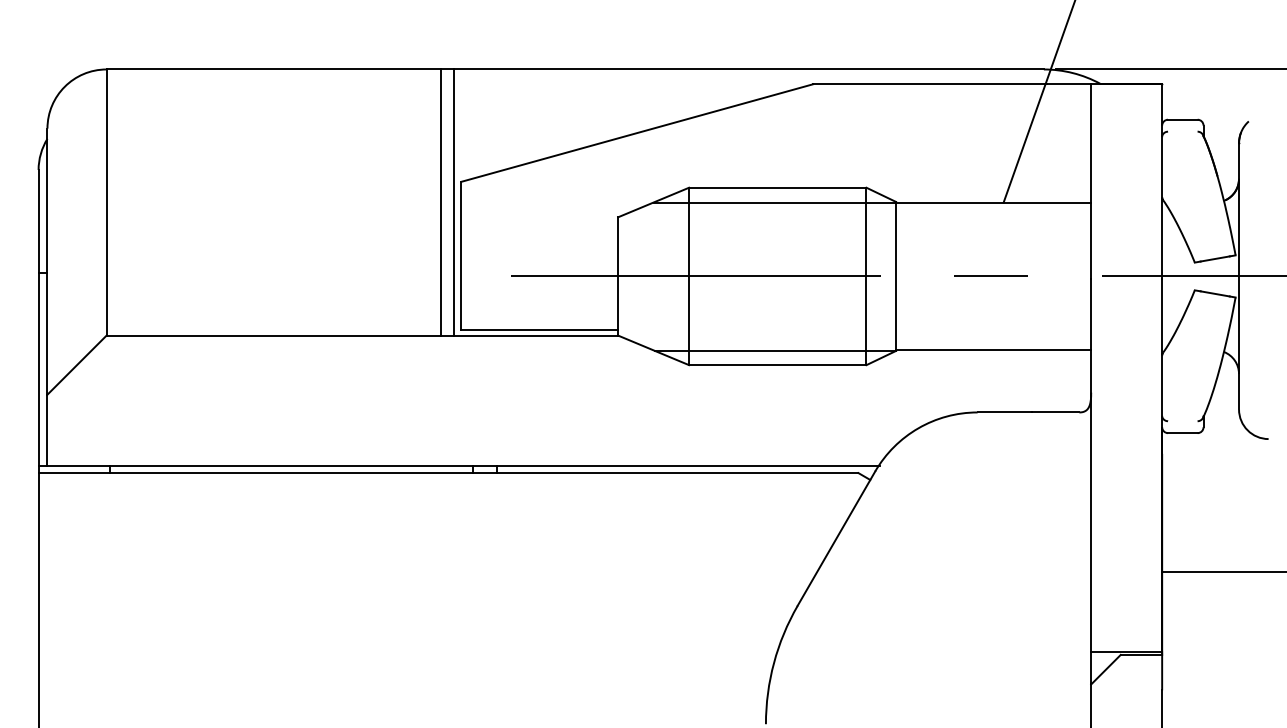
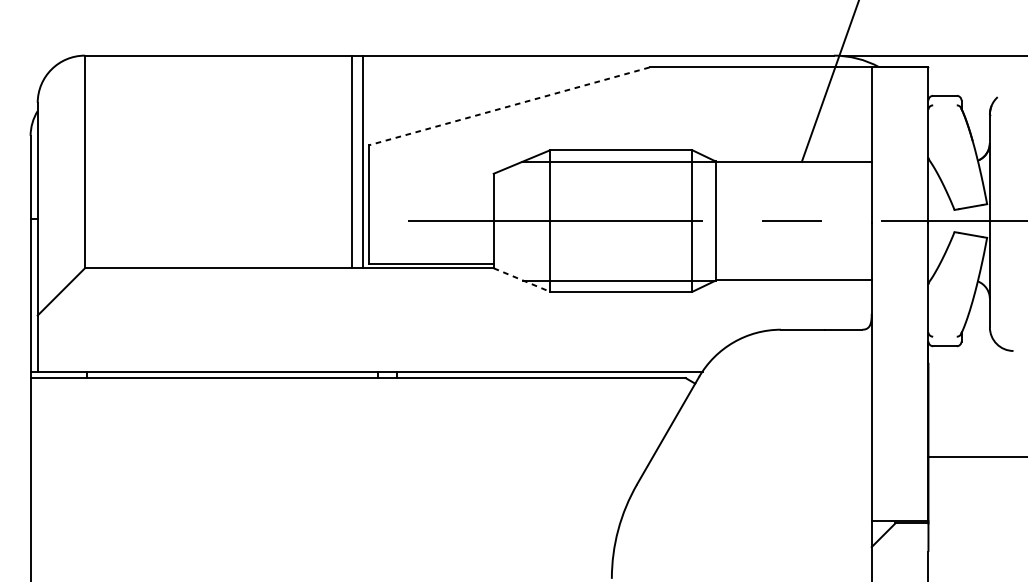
line: (637, 133) -> (509, 106), solid -> dashed
line: (654, 350) -> (522, 280), solid -> dashed

